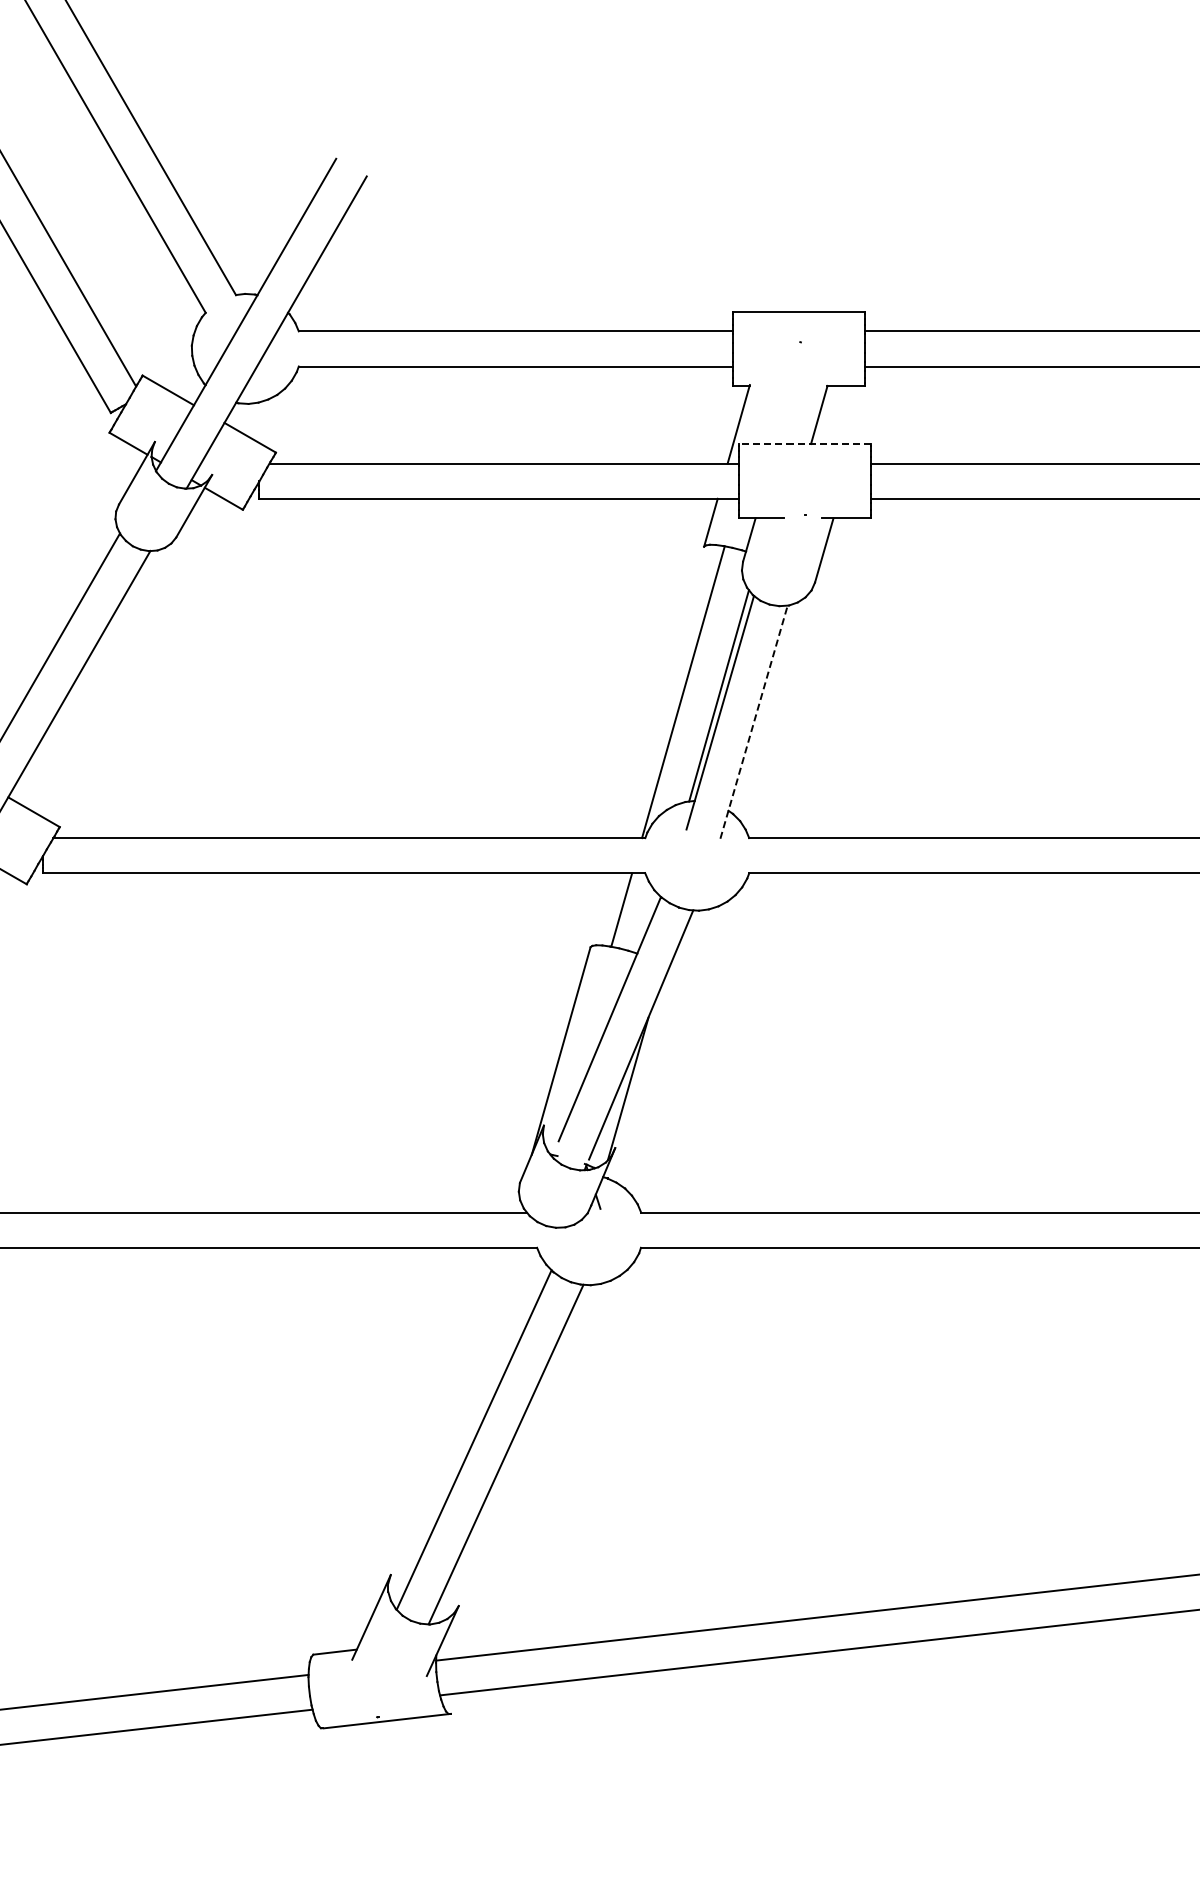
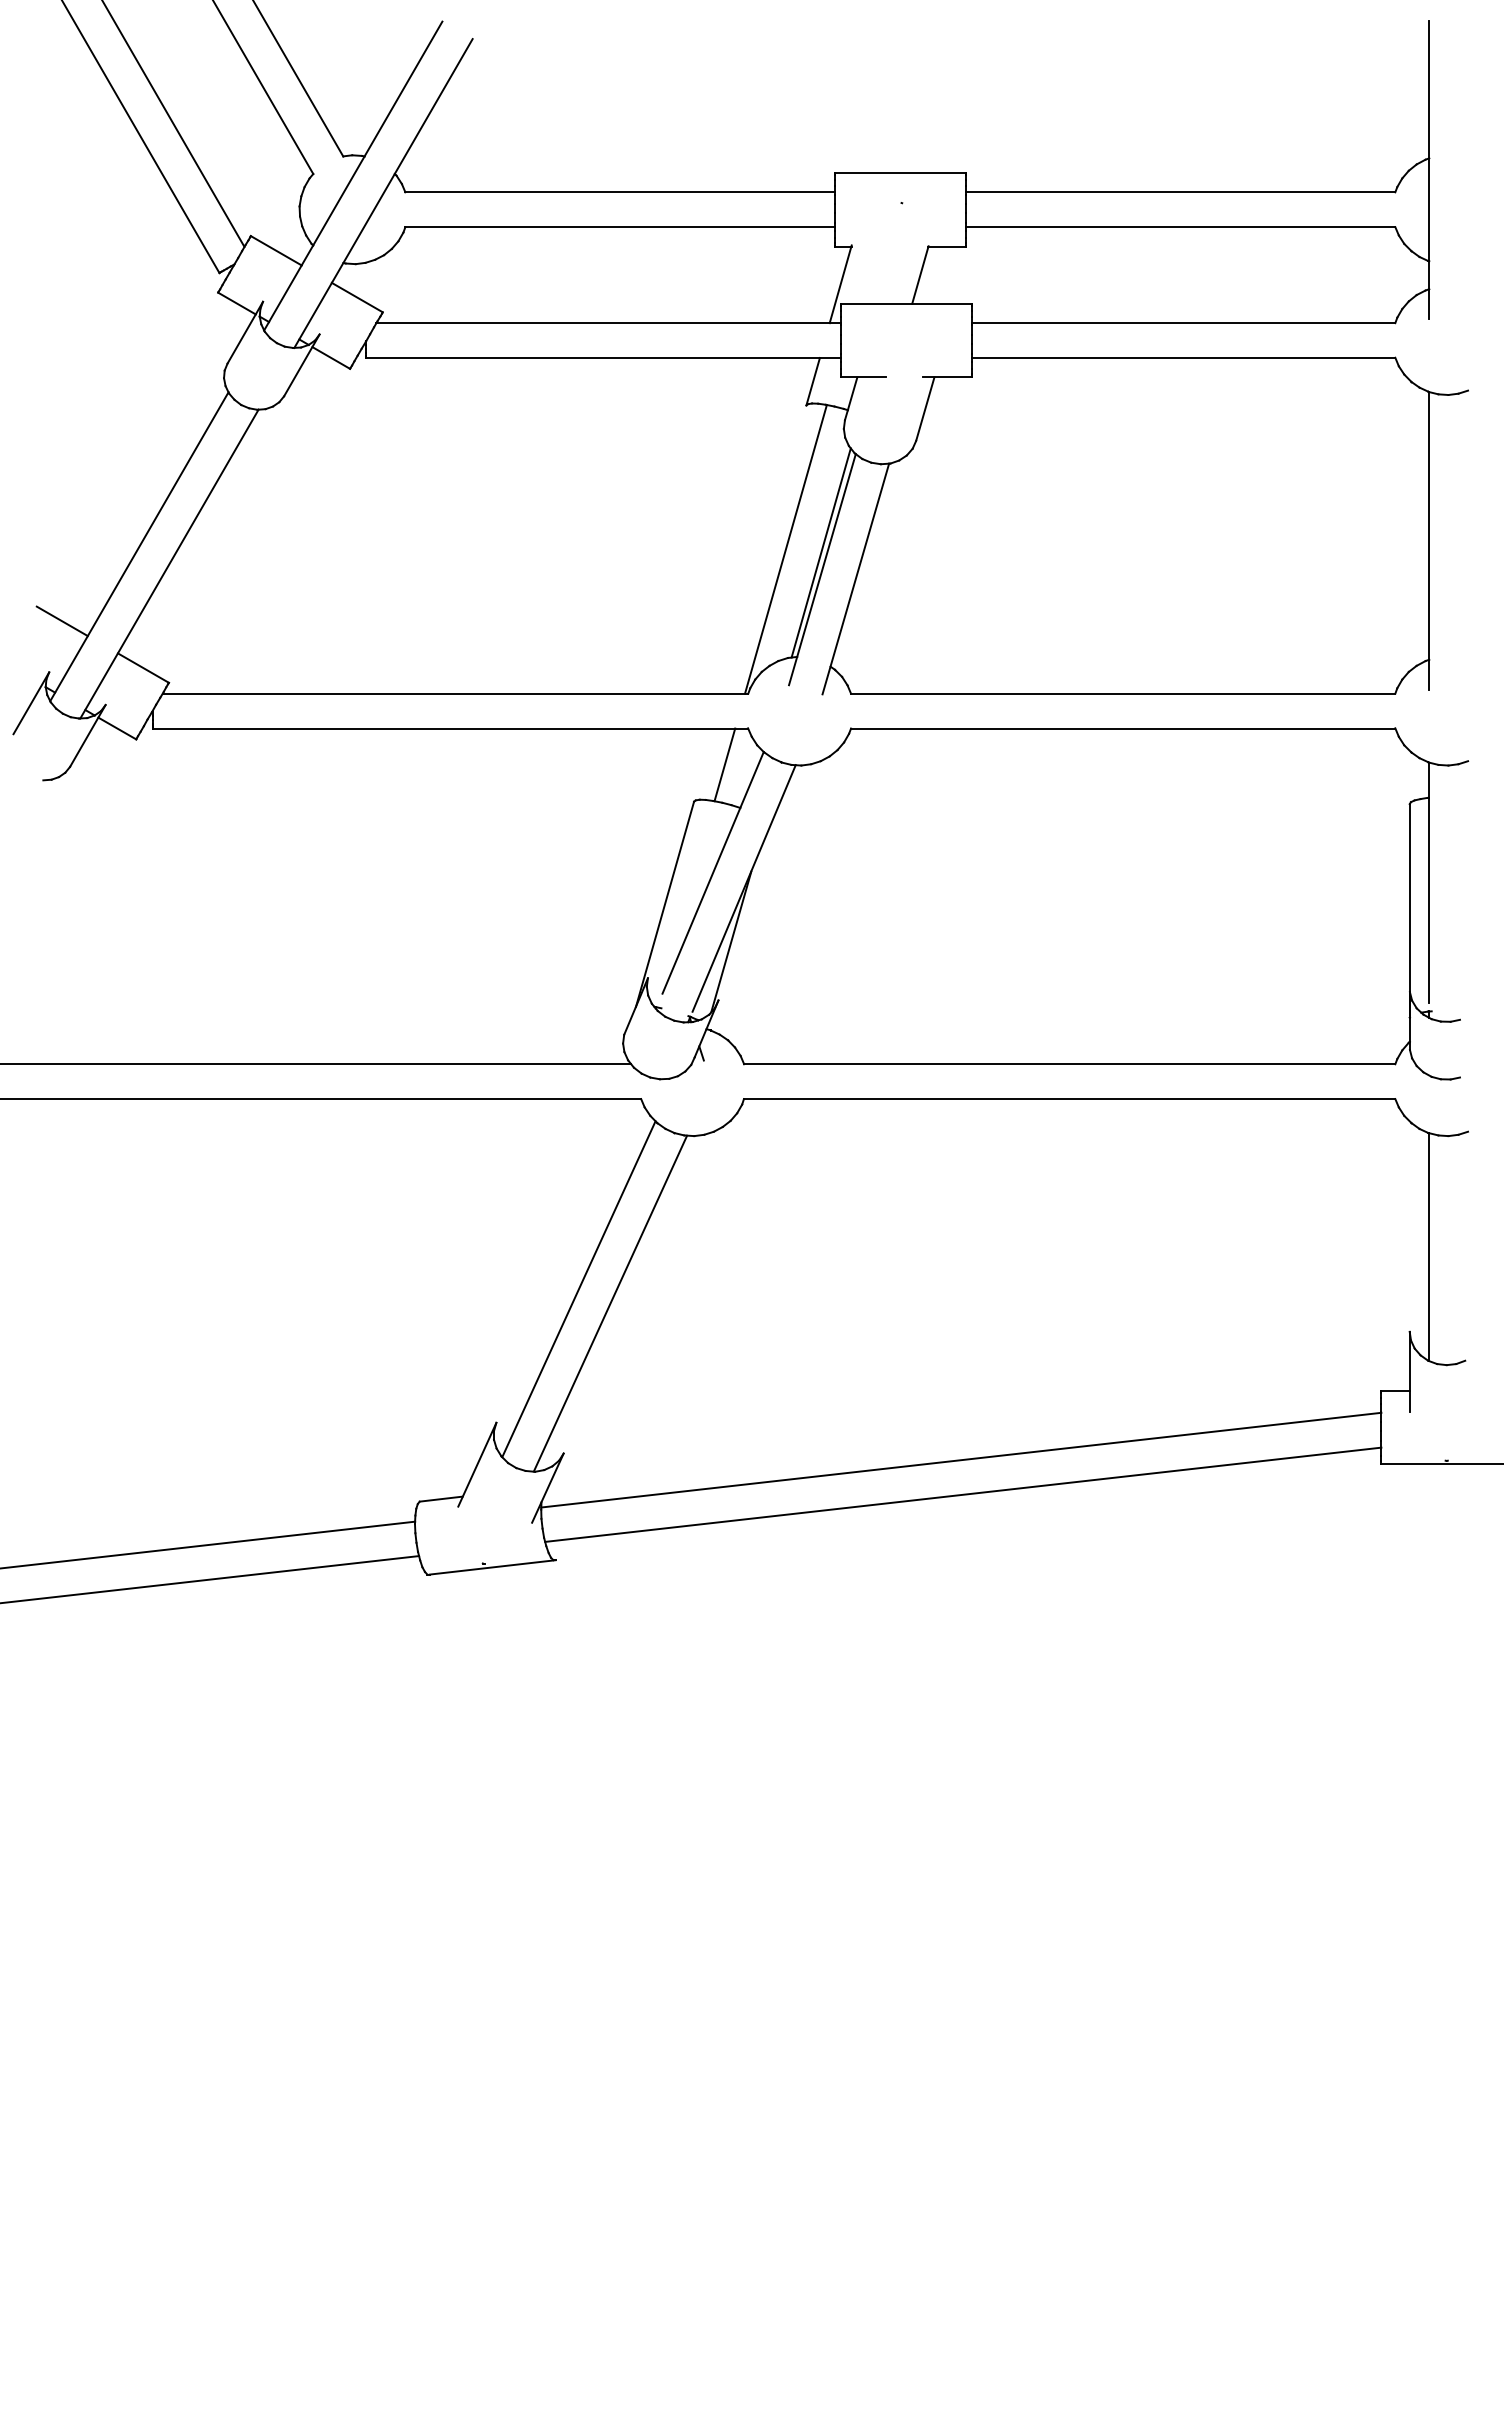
line: (805, 443) -> (906, 303), dashed -> solid
line: (753, 721) -> (855, 578), dashed -> solid

